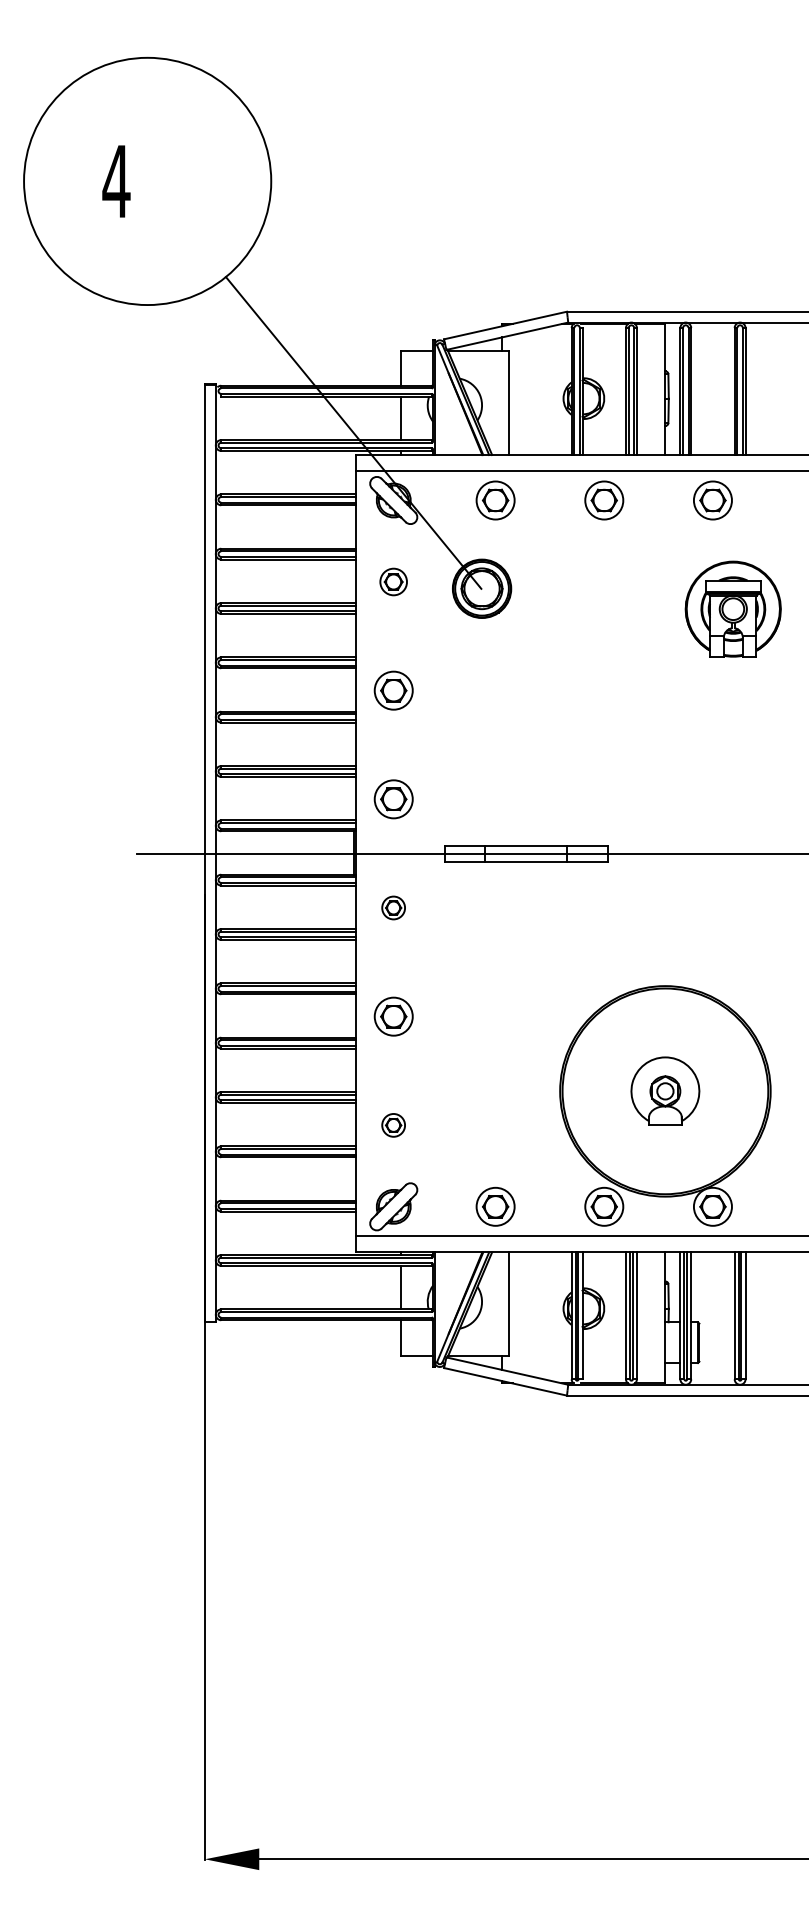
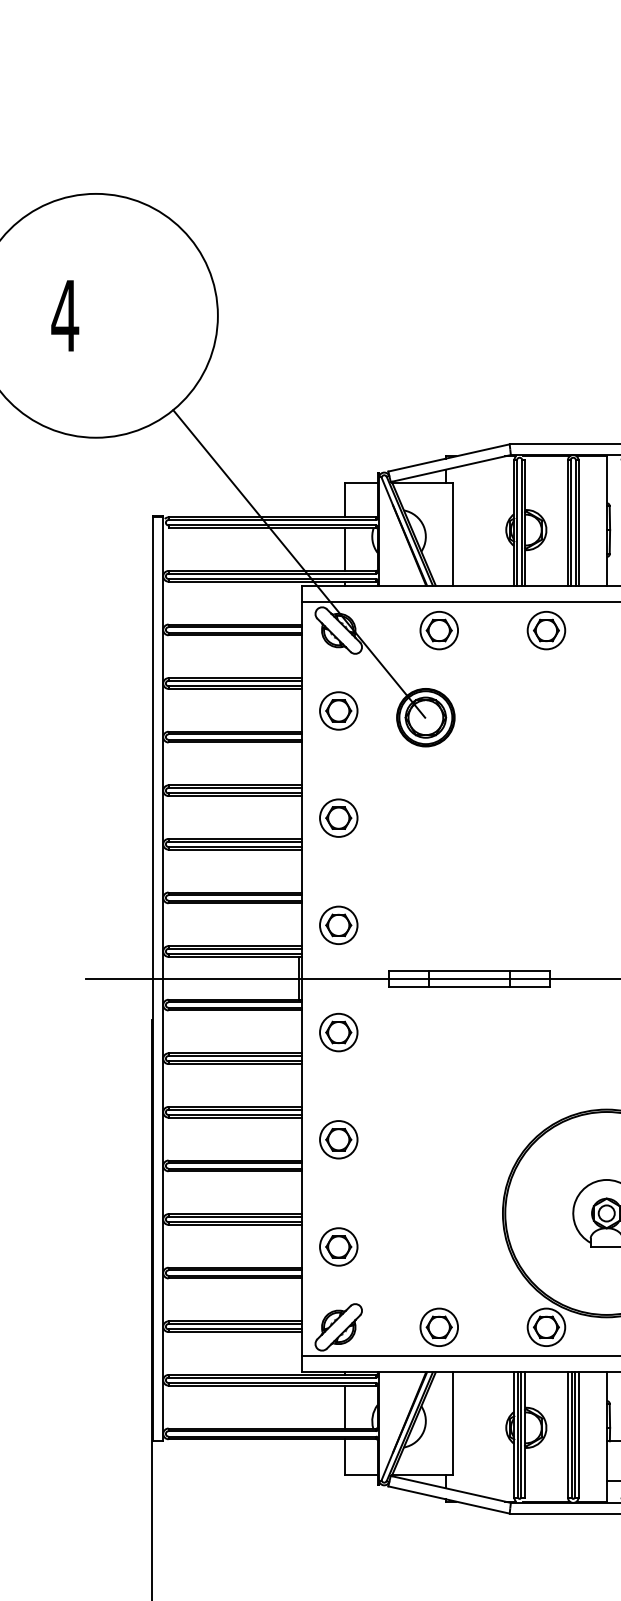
part: (393, 581) -> (338, 710), size x1.43
part: (393, 907) -> (338, 1032), size x1.67
part: (393, 1125) -> (338, 1247), size x1.67

